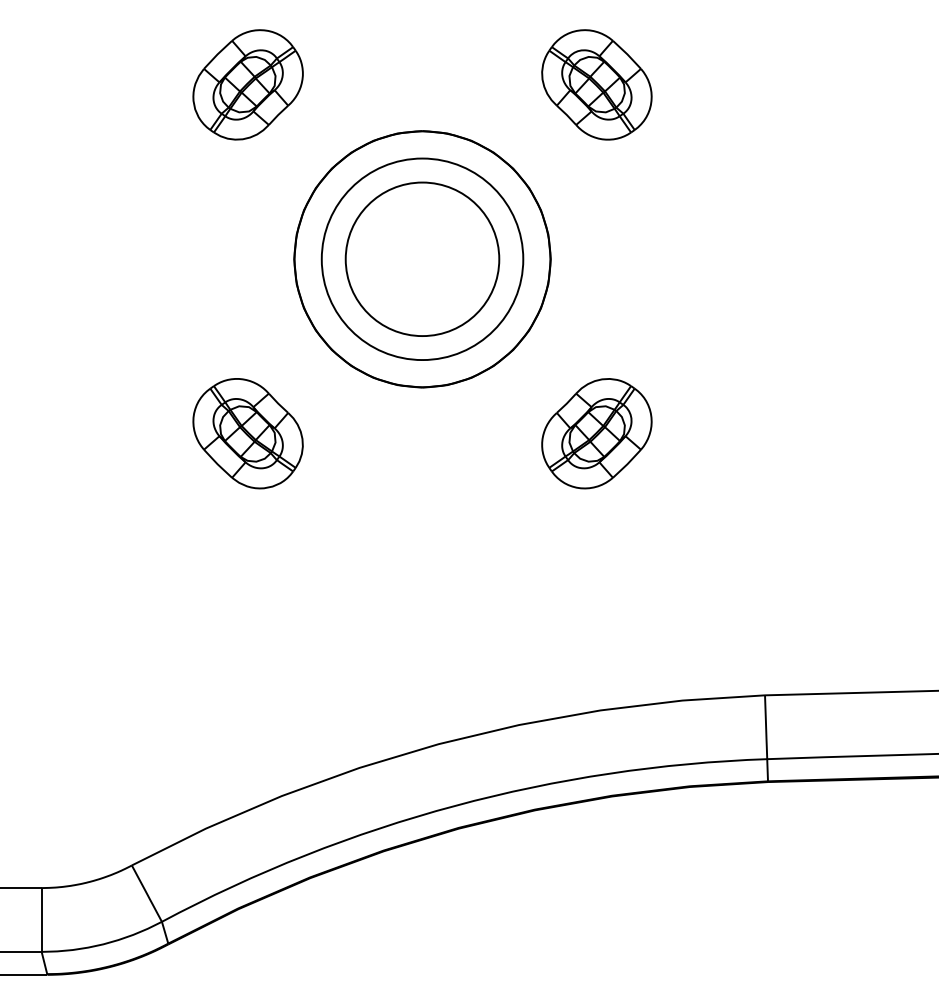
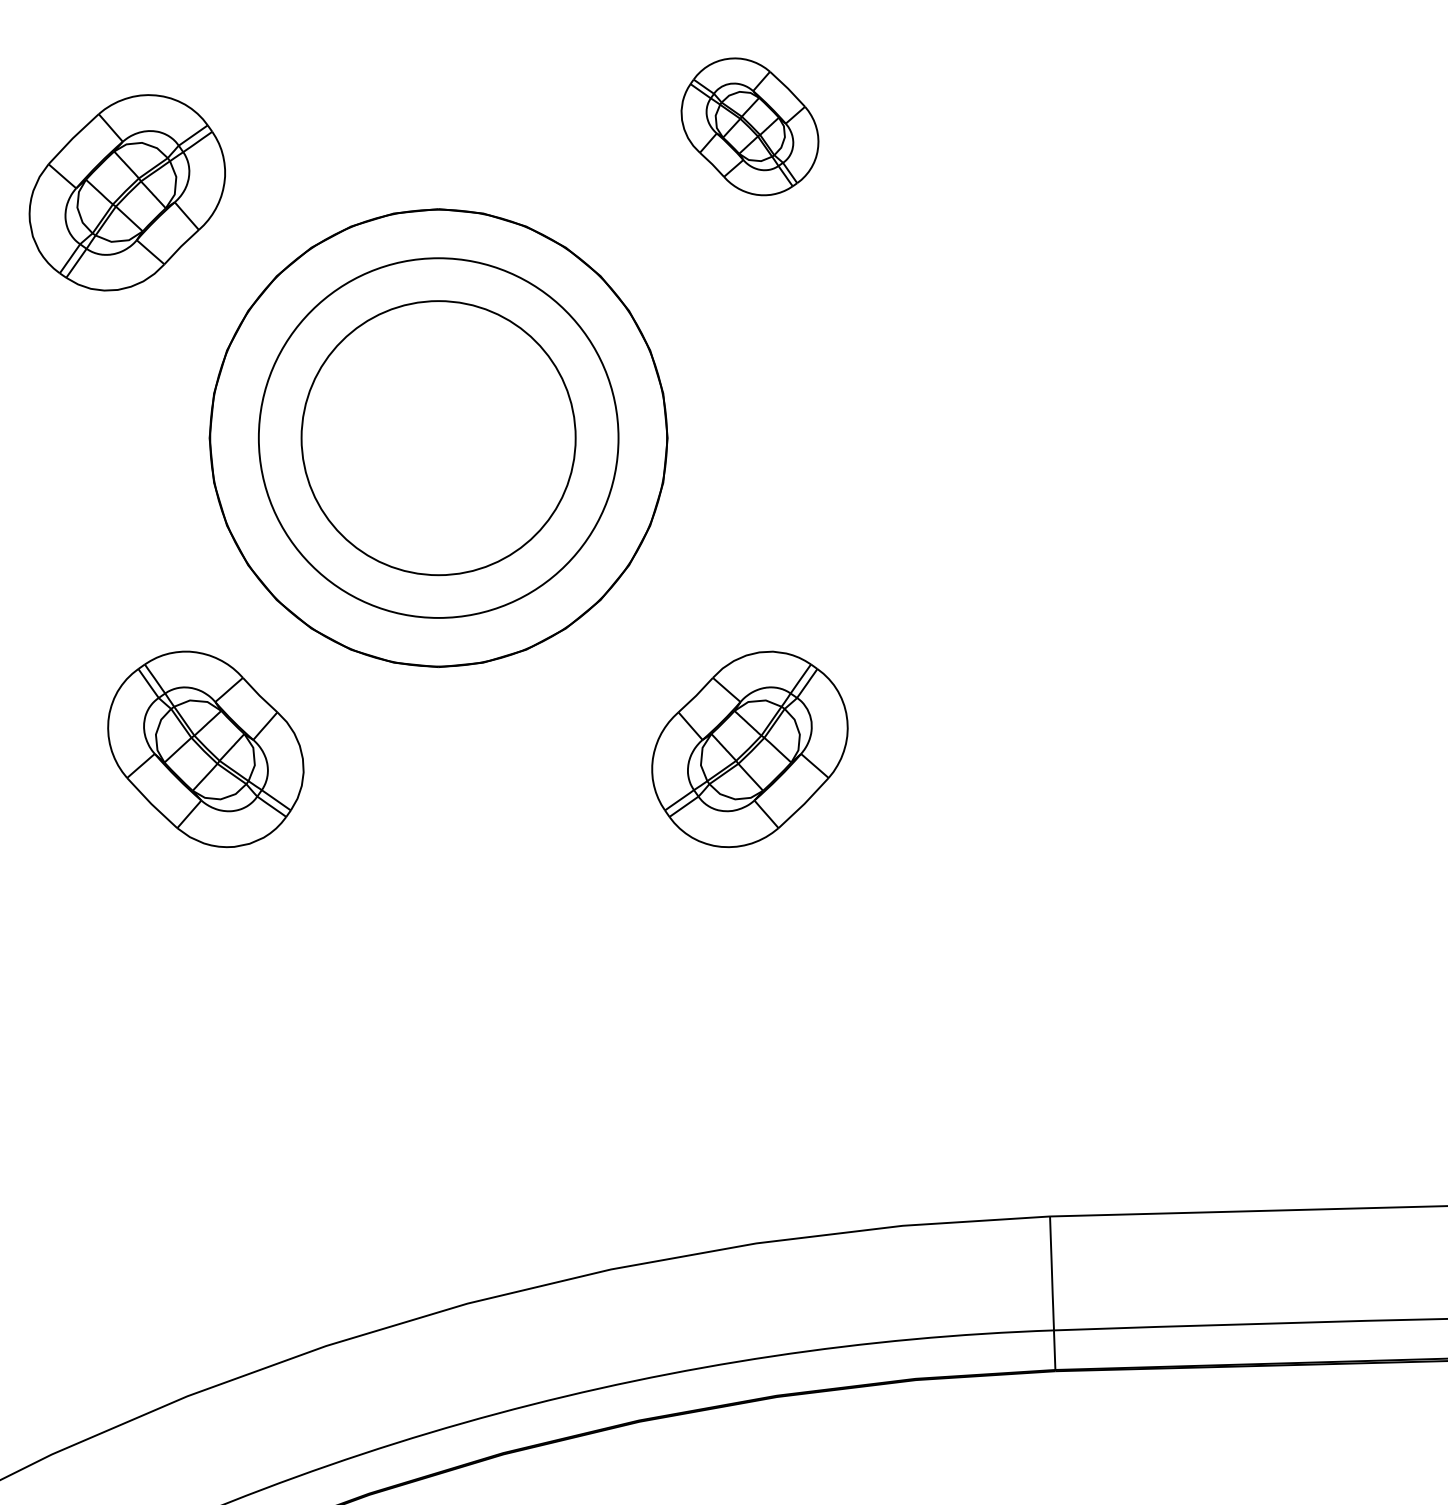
part: (247, 84) -> (126, 192), moved
part: (596, 84) -> (749, 126), size x0.7
part: (247, 433) -> (204, 749), moved

